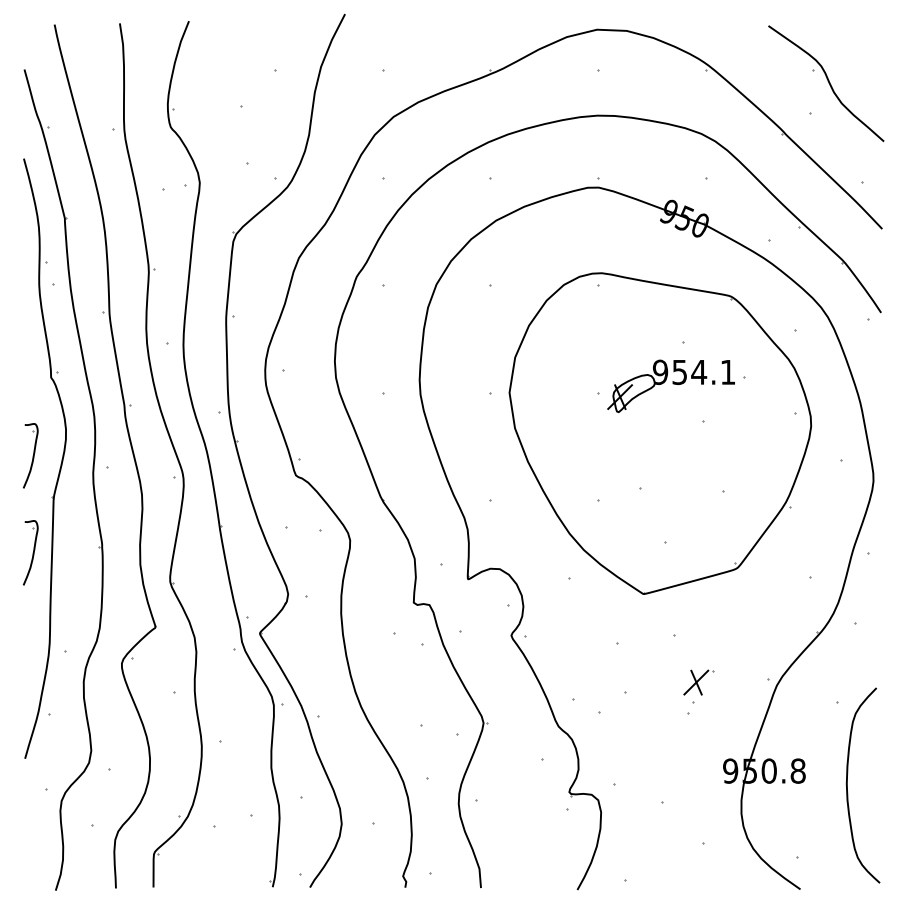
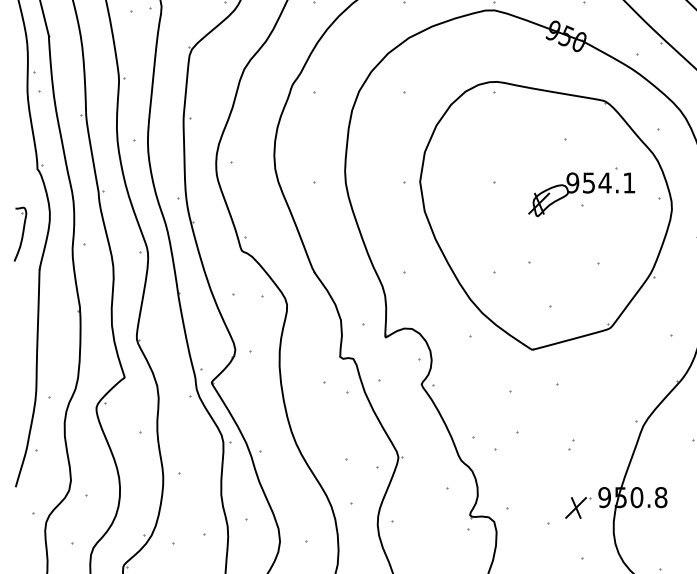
part: (670, 385) -> (581, 193), moved
part: (30, 552) -> (20, 315), removed
part: (698, 682) -> (577, 507), moved

